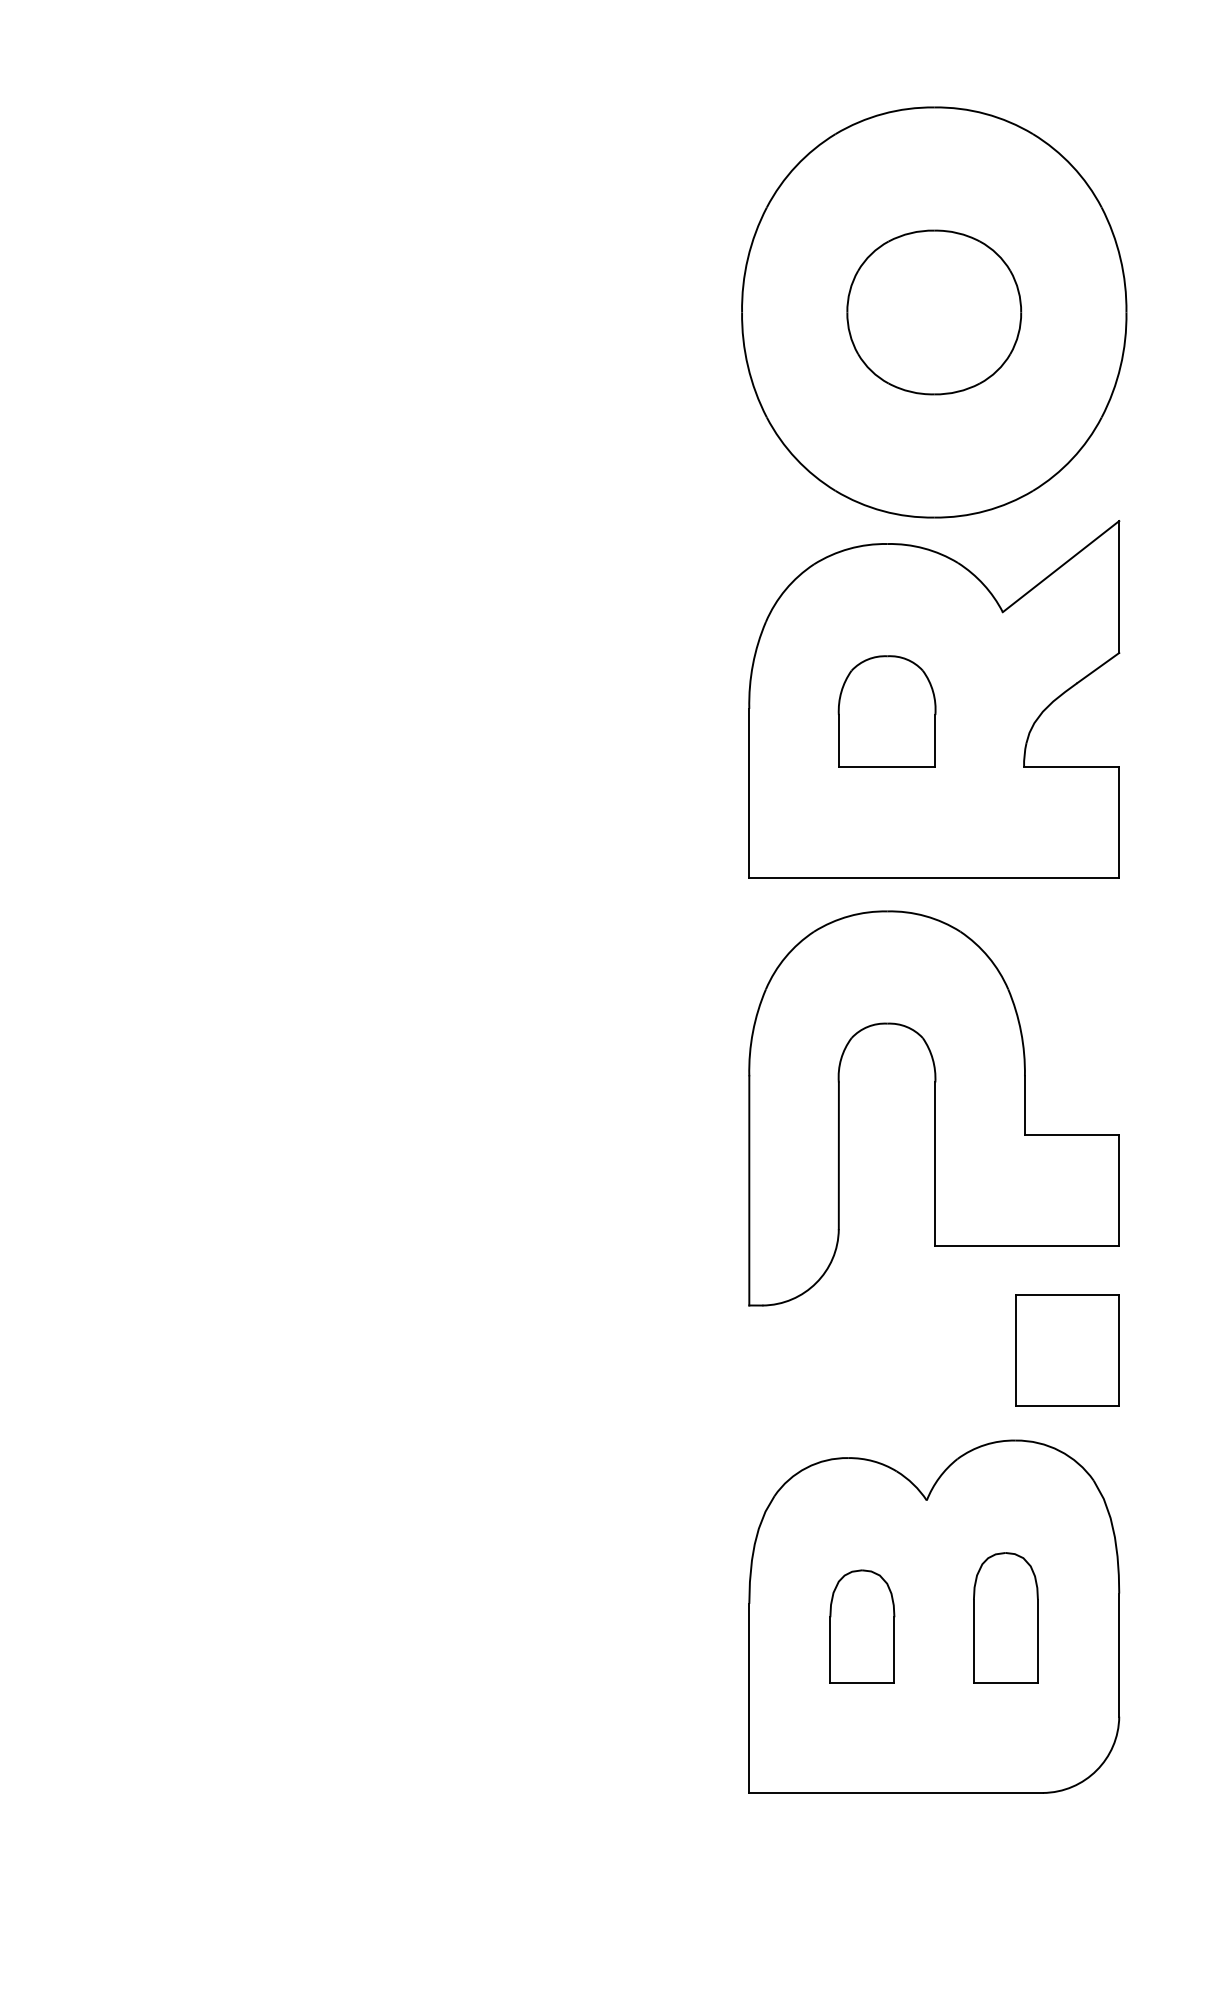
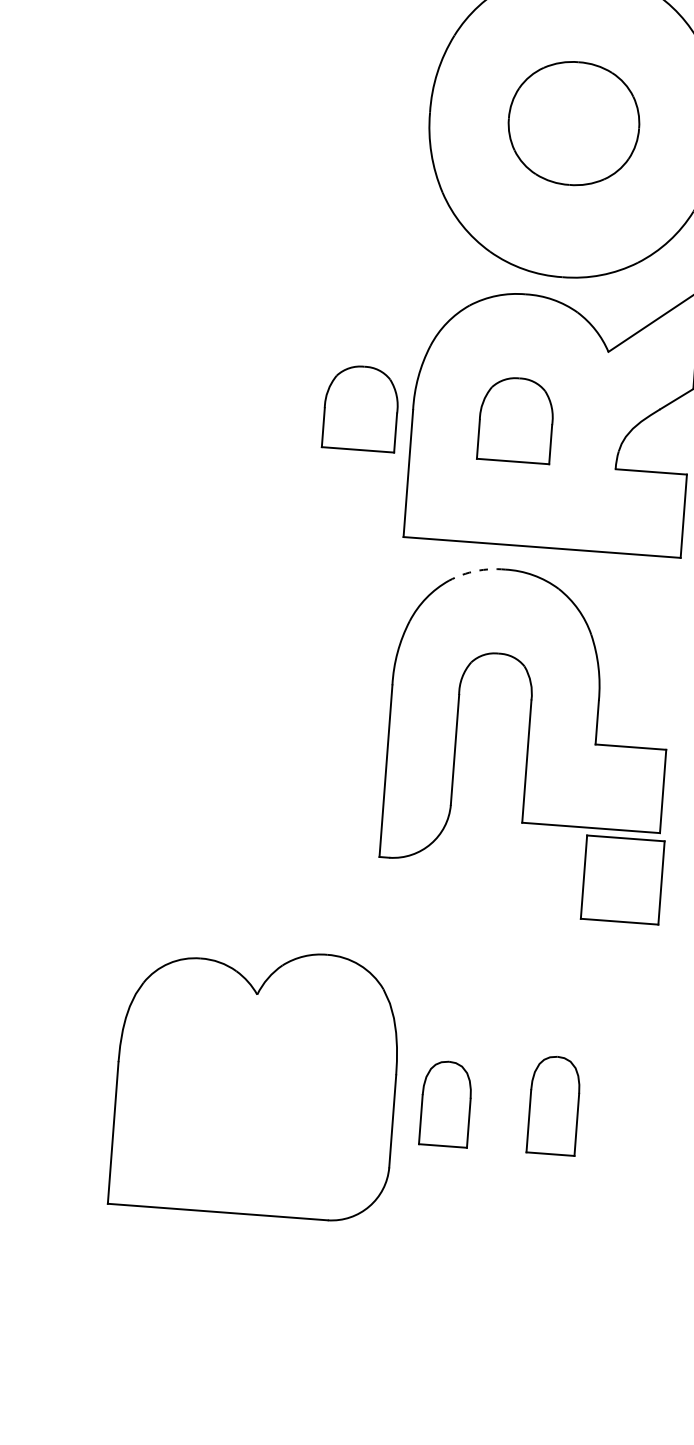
part: (679, 711) -> (360, 408), added
arc: (849, 916) -> (476, 571), solid -> dashed
part: (1067, 1350) -> (622, 879), moved
part: (934, 1616) -> (256, 1082), moved

